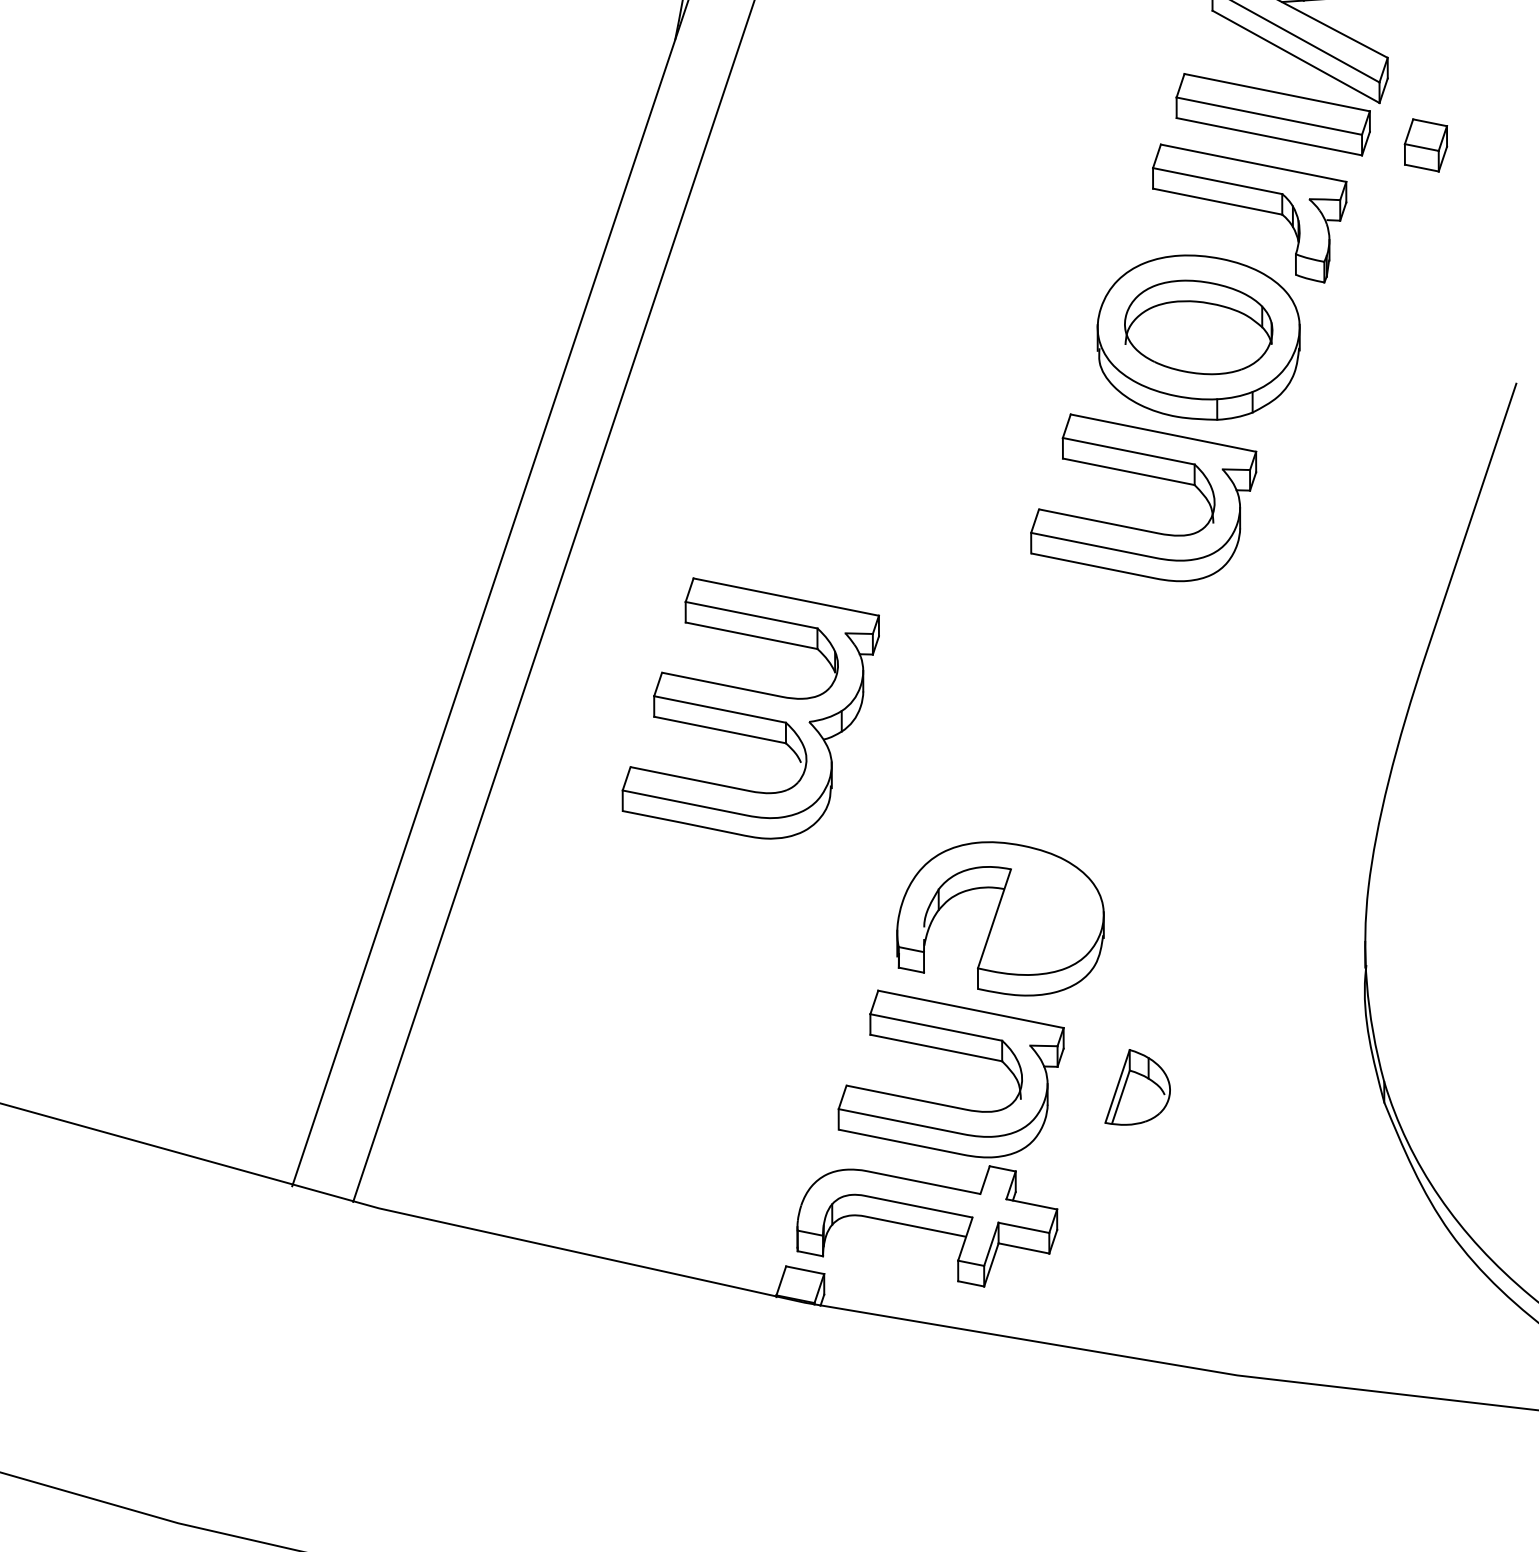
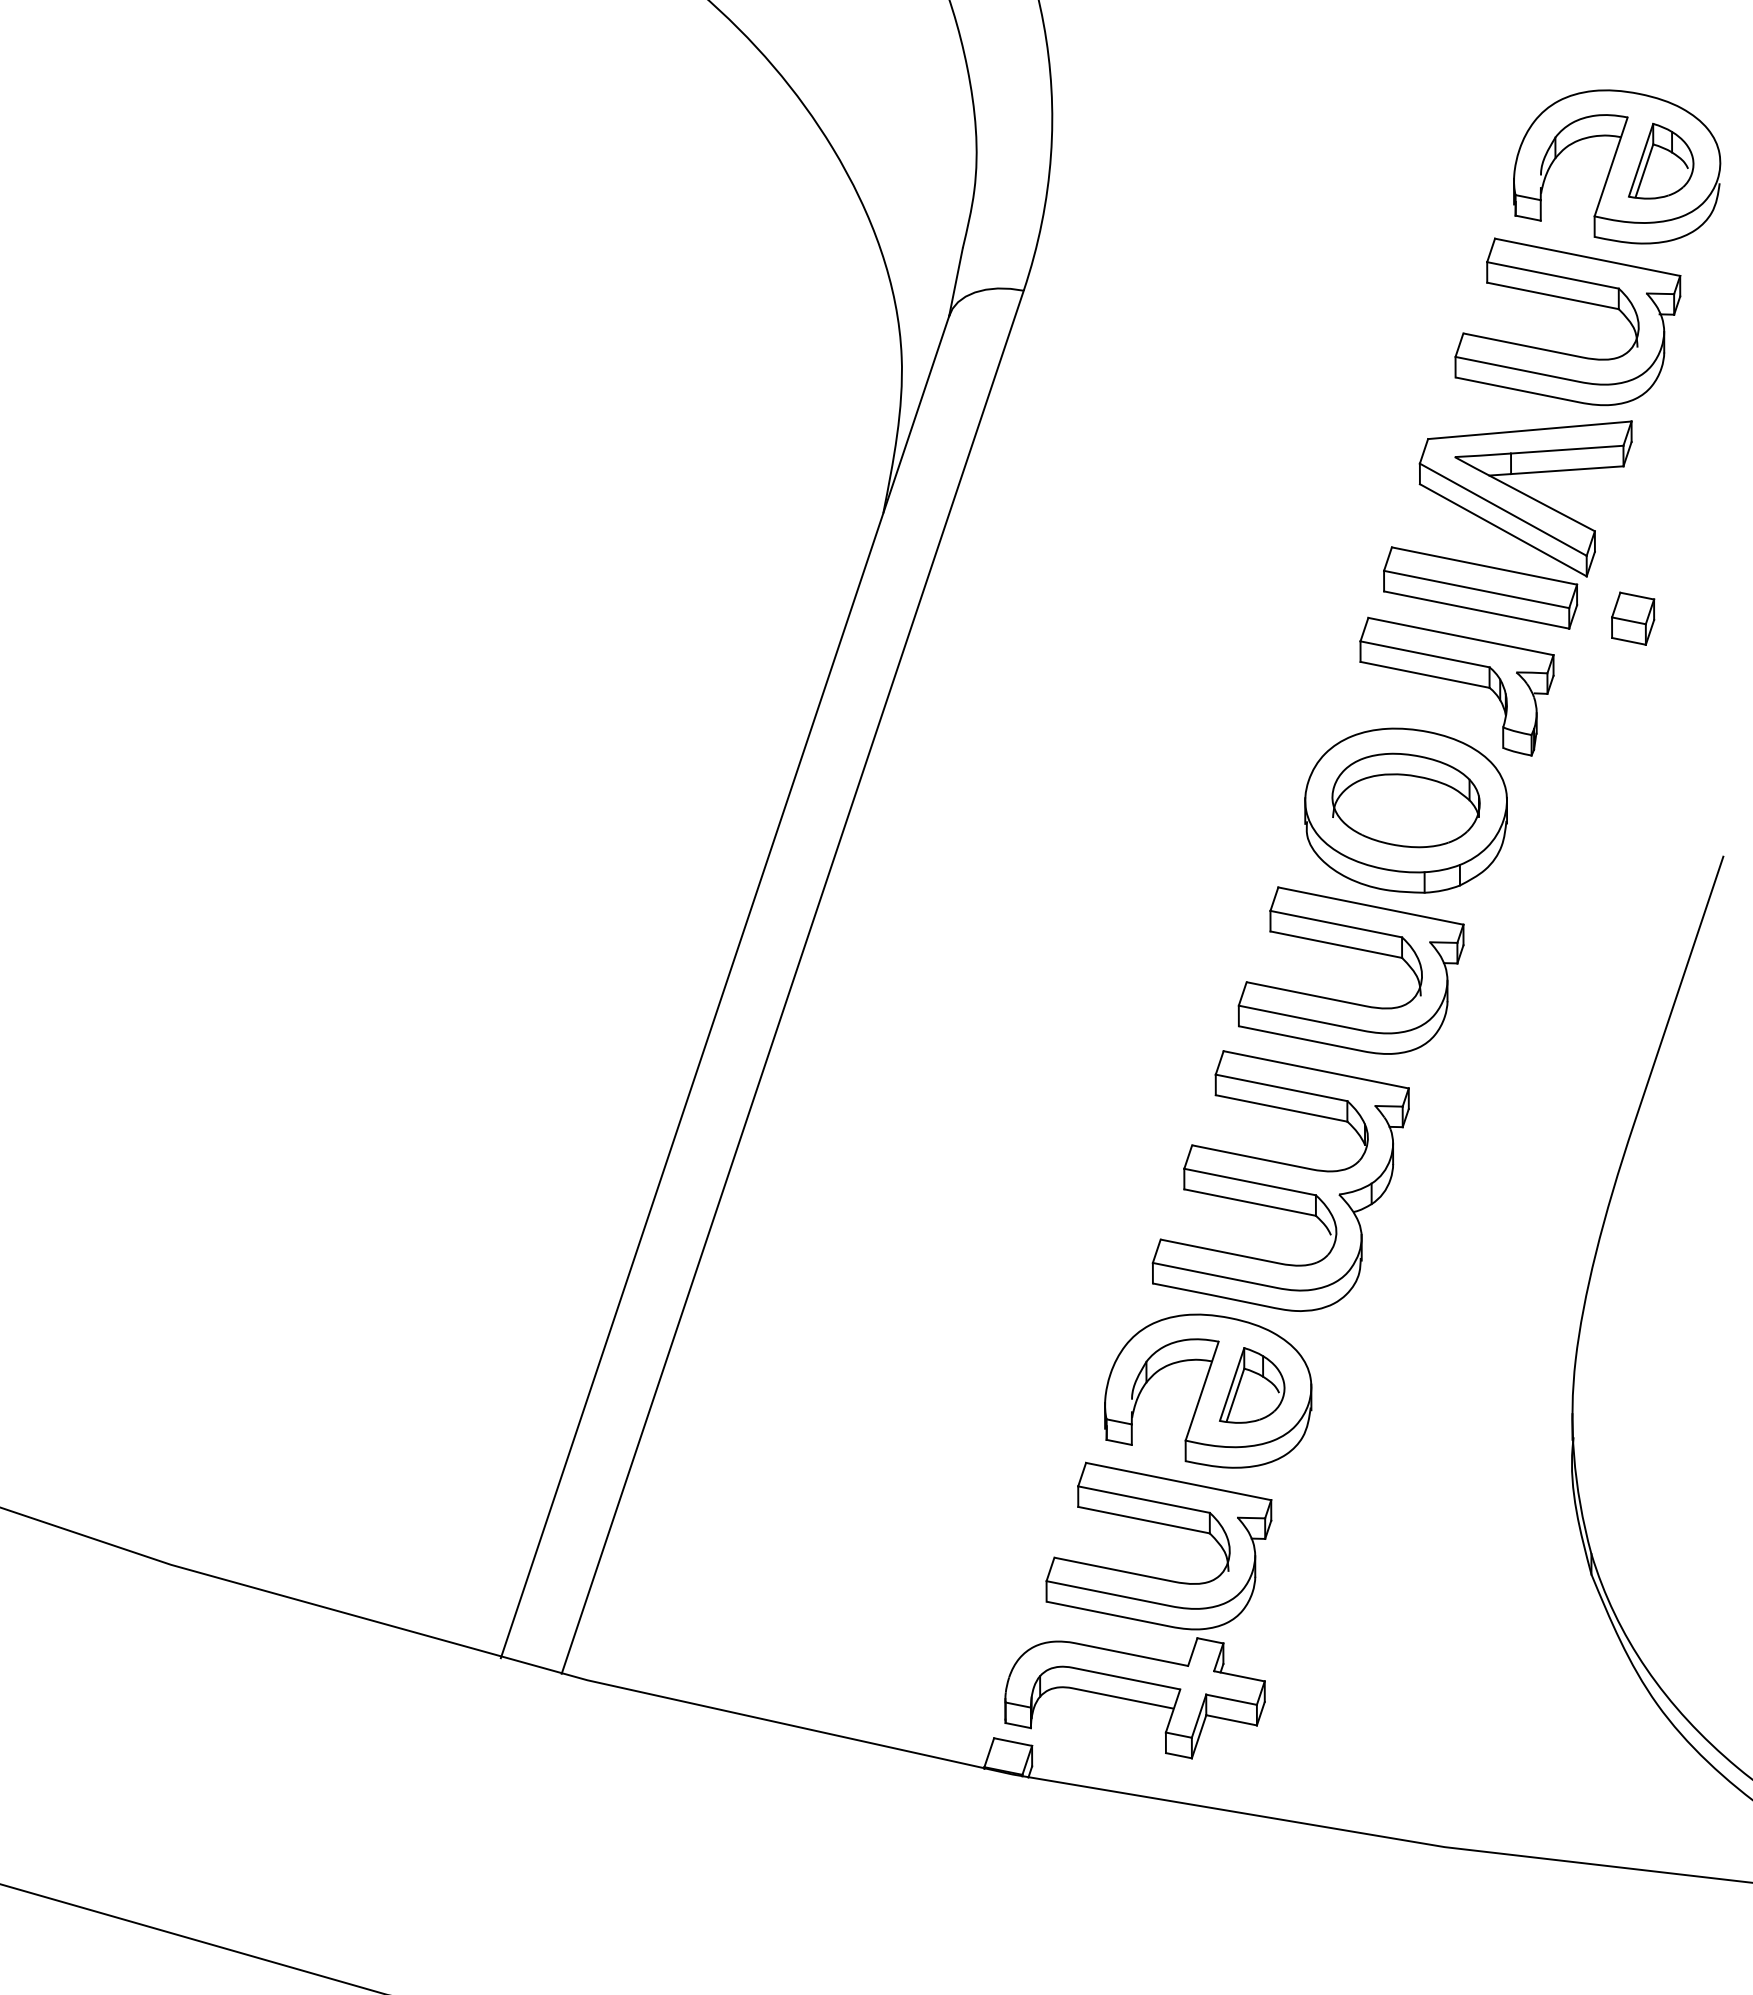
part: (750, 707) -> (1280, 1180), moved
part: (1138, 1087) -> (1252, 1385), moved

